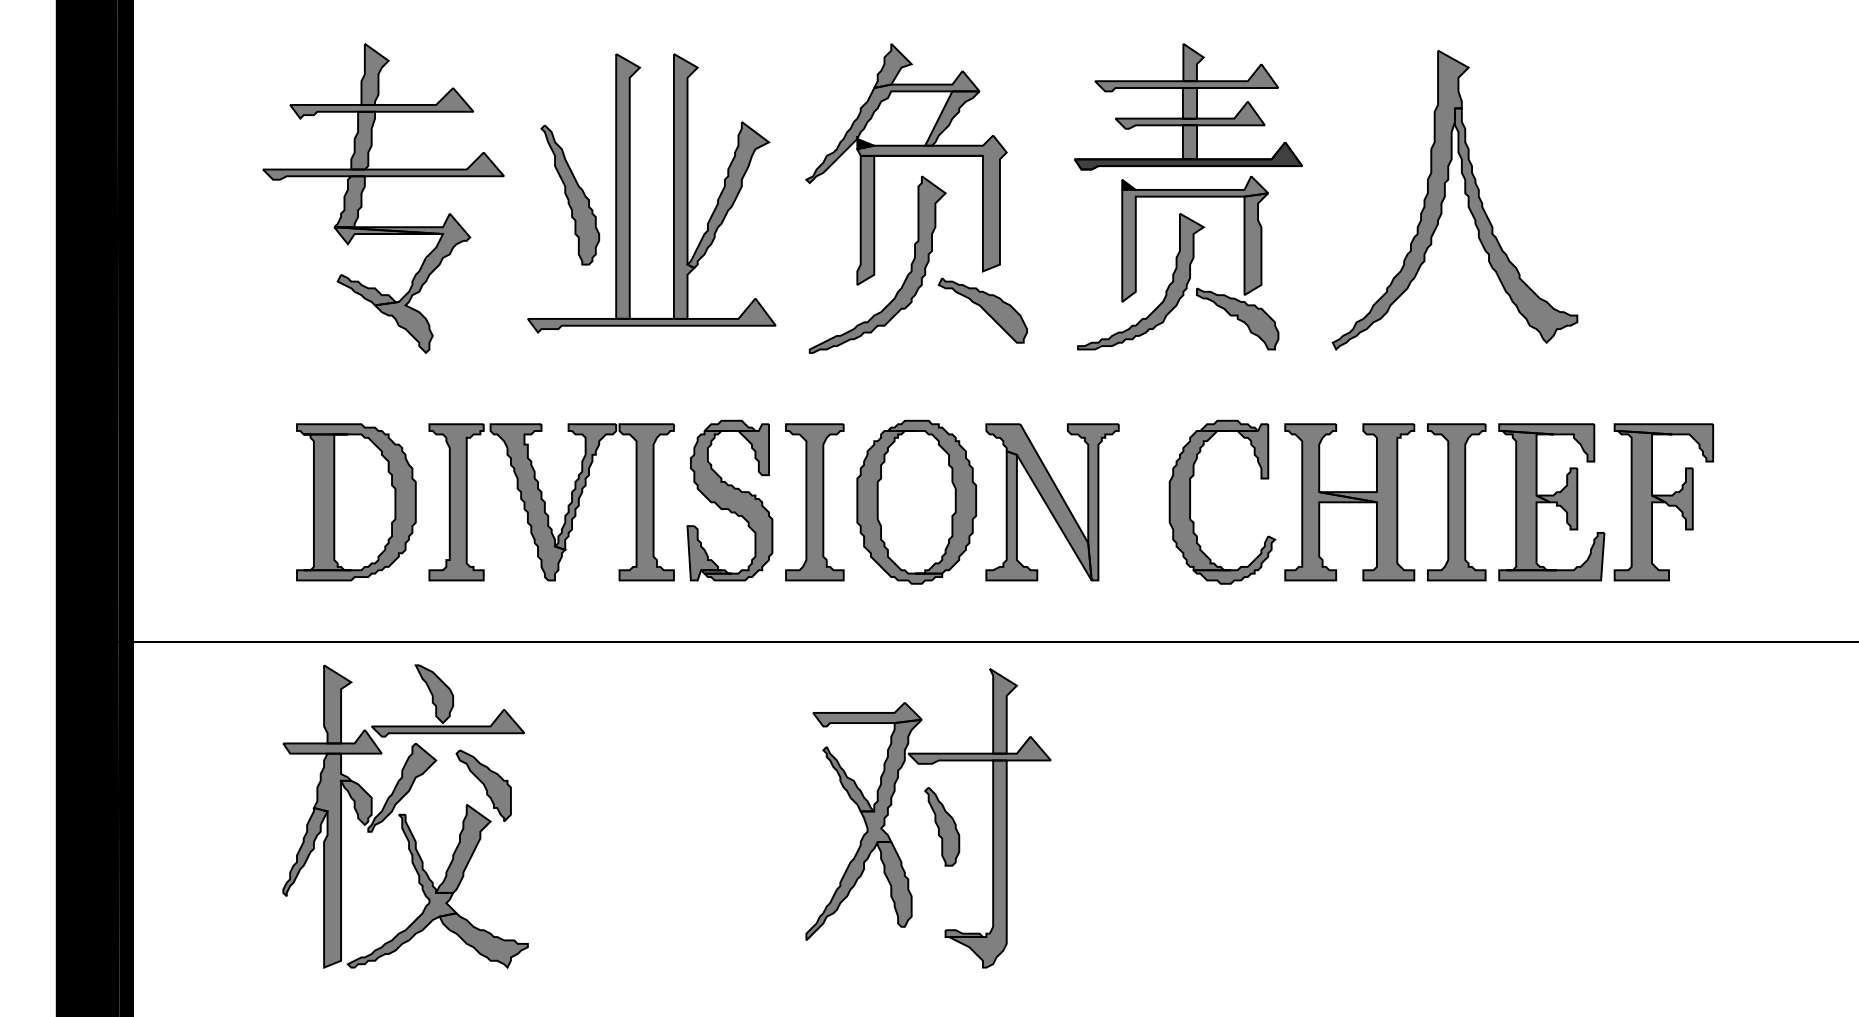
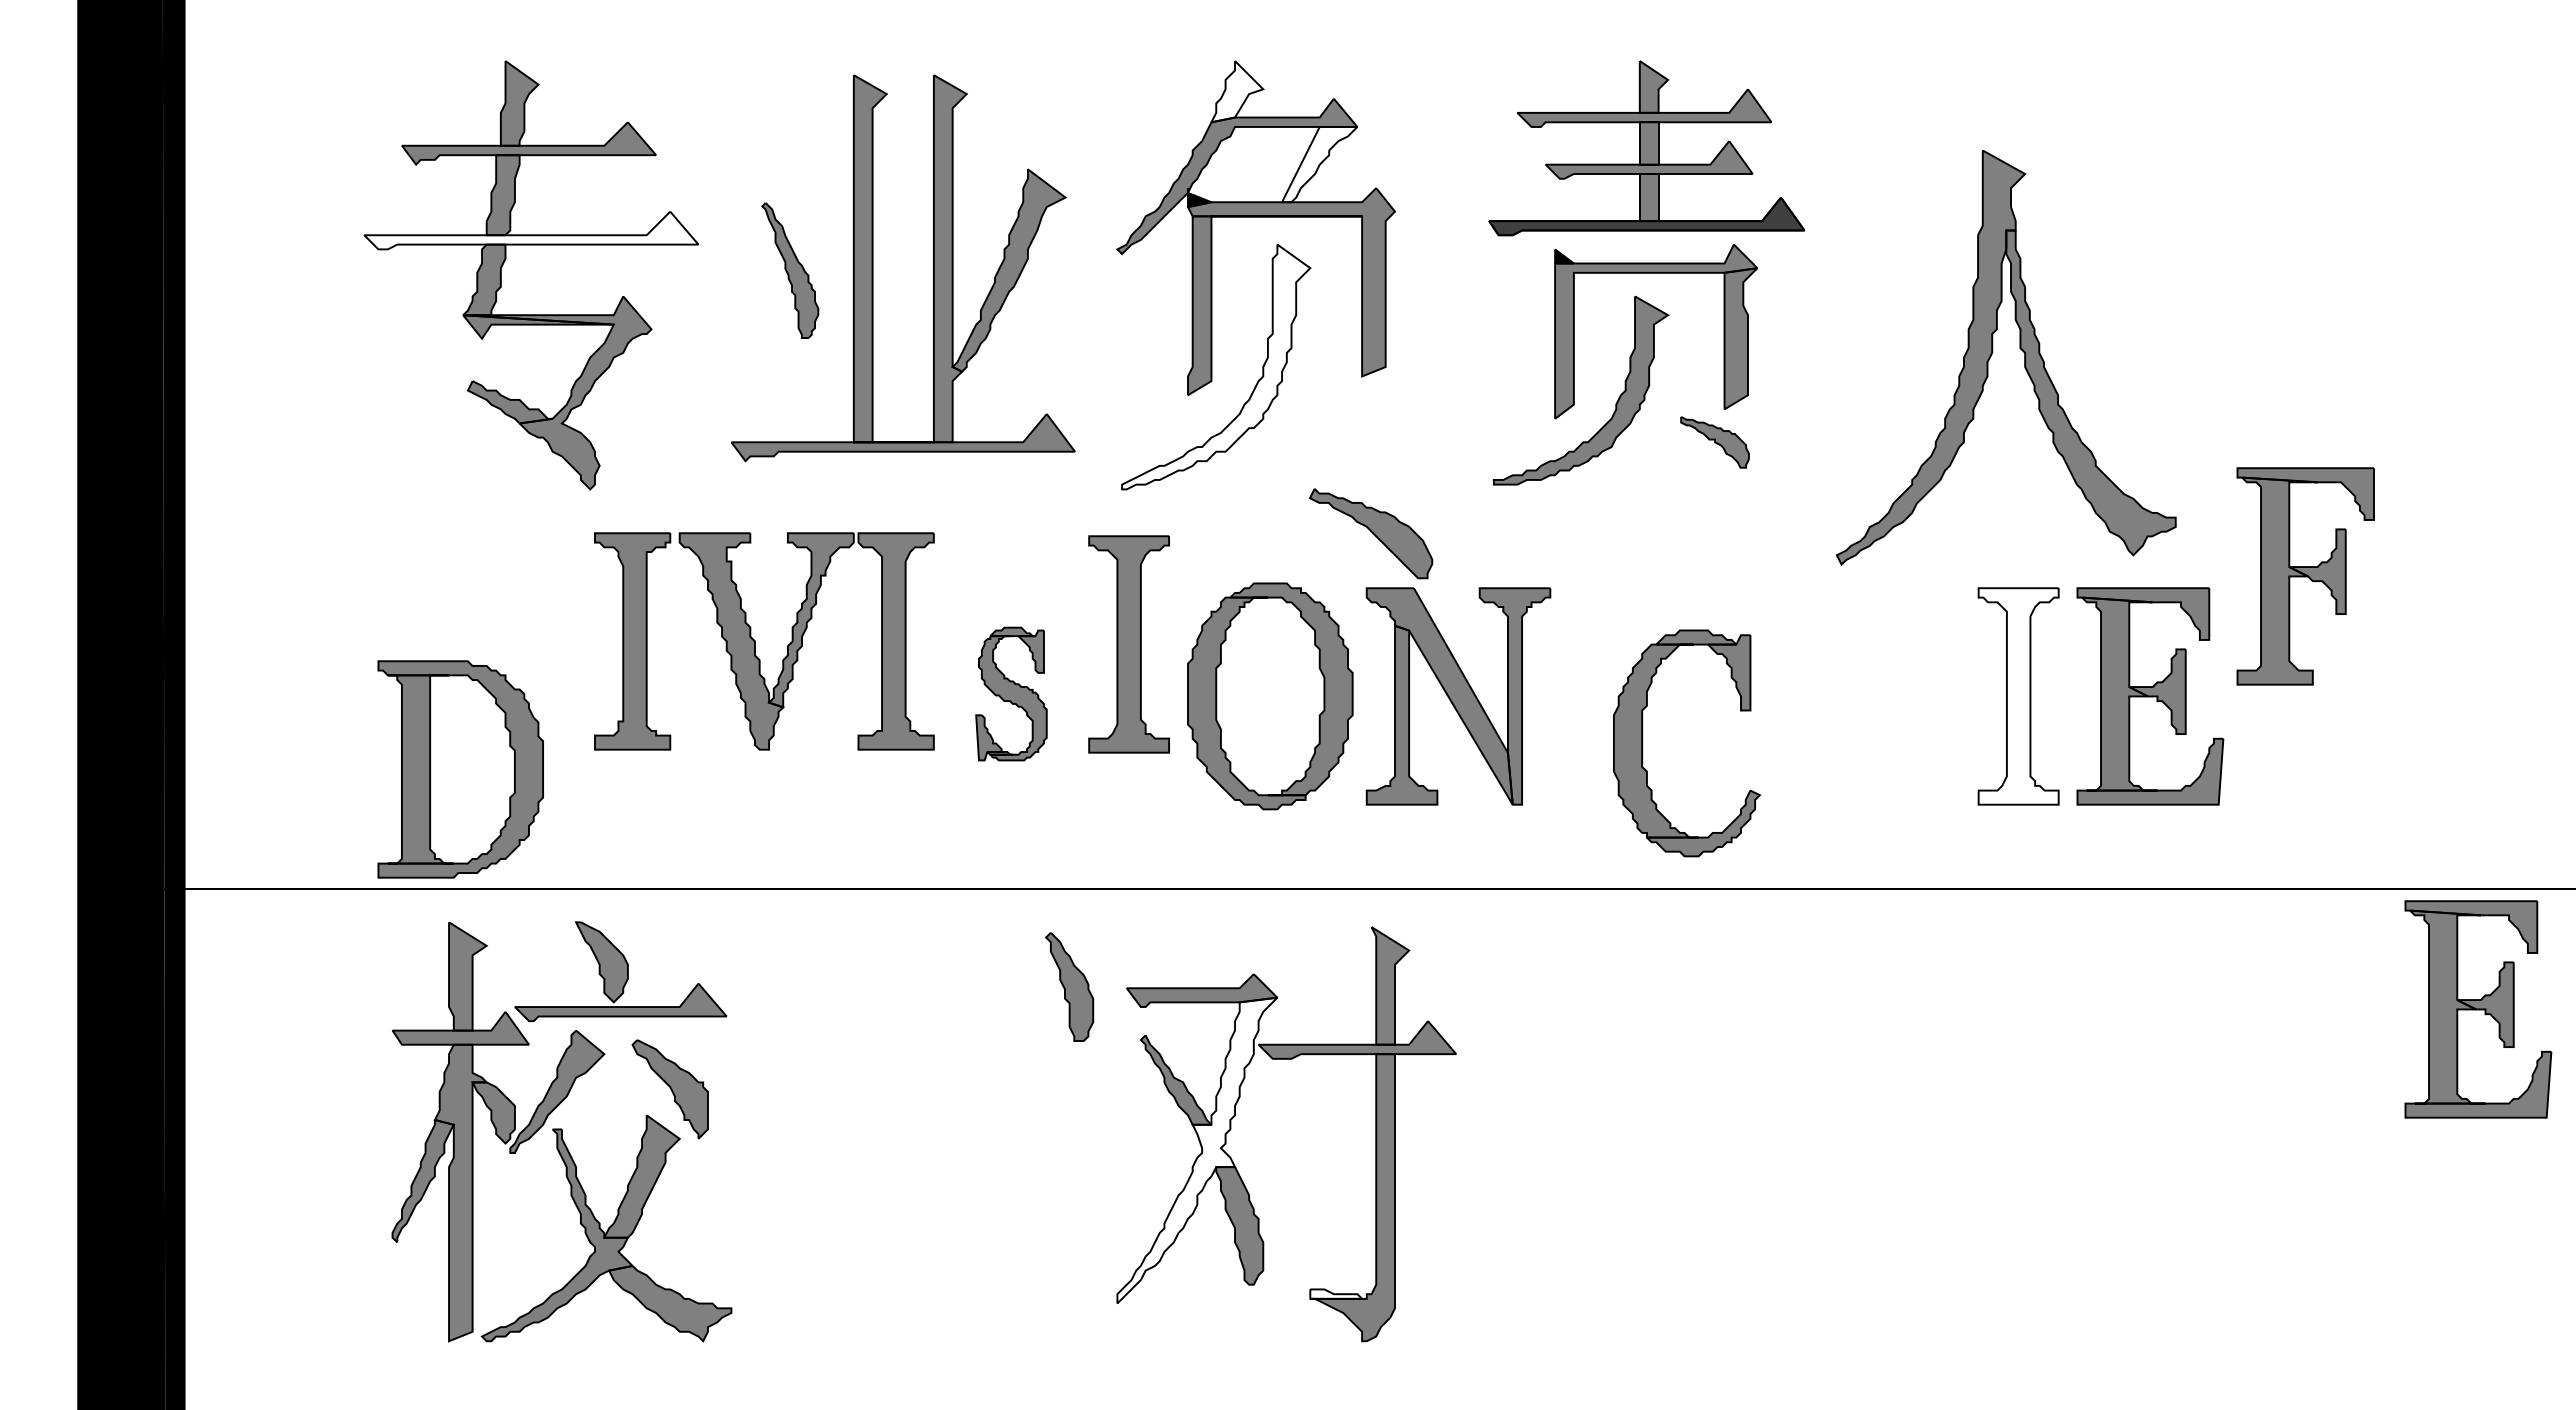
fill: (893, 65) -> (1237, 91), removed
fill: (952, 118) -> (1319, 164), removed
fill: (383, 166) -> (531, 230), removed
part: (570, 194) -> (790, 270), size x0.7
part: (1445, 196) -> (1993, 352), moved
fill: (877, 264) -> (1216, 366), removed
part: (982, 310) -> (1370, 533), moved
part: (1237, 319) -> (1714, 442), size x0.6
part: (729, 500) -> (1011, 693), size x0.6
part: (356, 502) -> (460, 769), moved
part: (545, 502) -> (755, 641), moved
part: (814, 502) -> (1128, 644), moved
part: (1191, 502) -> (1643, 743), moved
part: (1349, 502) -> (1870, 696), removed
fill: (1456, 502) -> (2018, 696), removed
part: (1663, 502) -> (2305, 576), moved
part: (1788, 728) -> (2478, 1009), added
part: (942, 826) -> (1069, 986), moved
fill: (864, 829) -> (1197, 1150), removed
fill: (964, 933) -> (1336, 1293), removed

